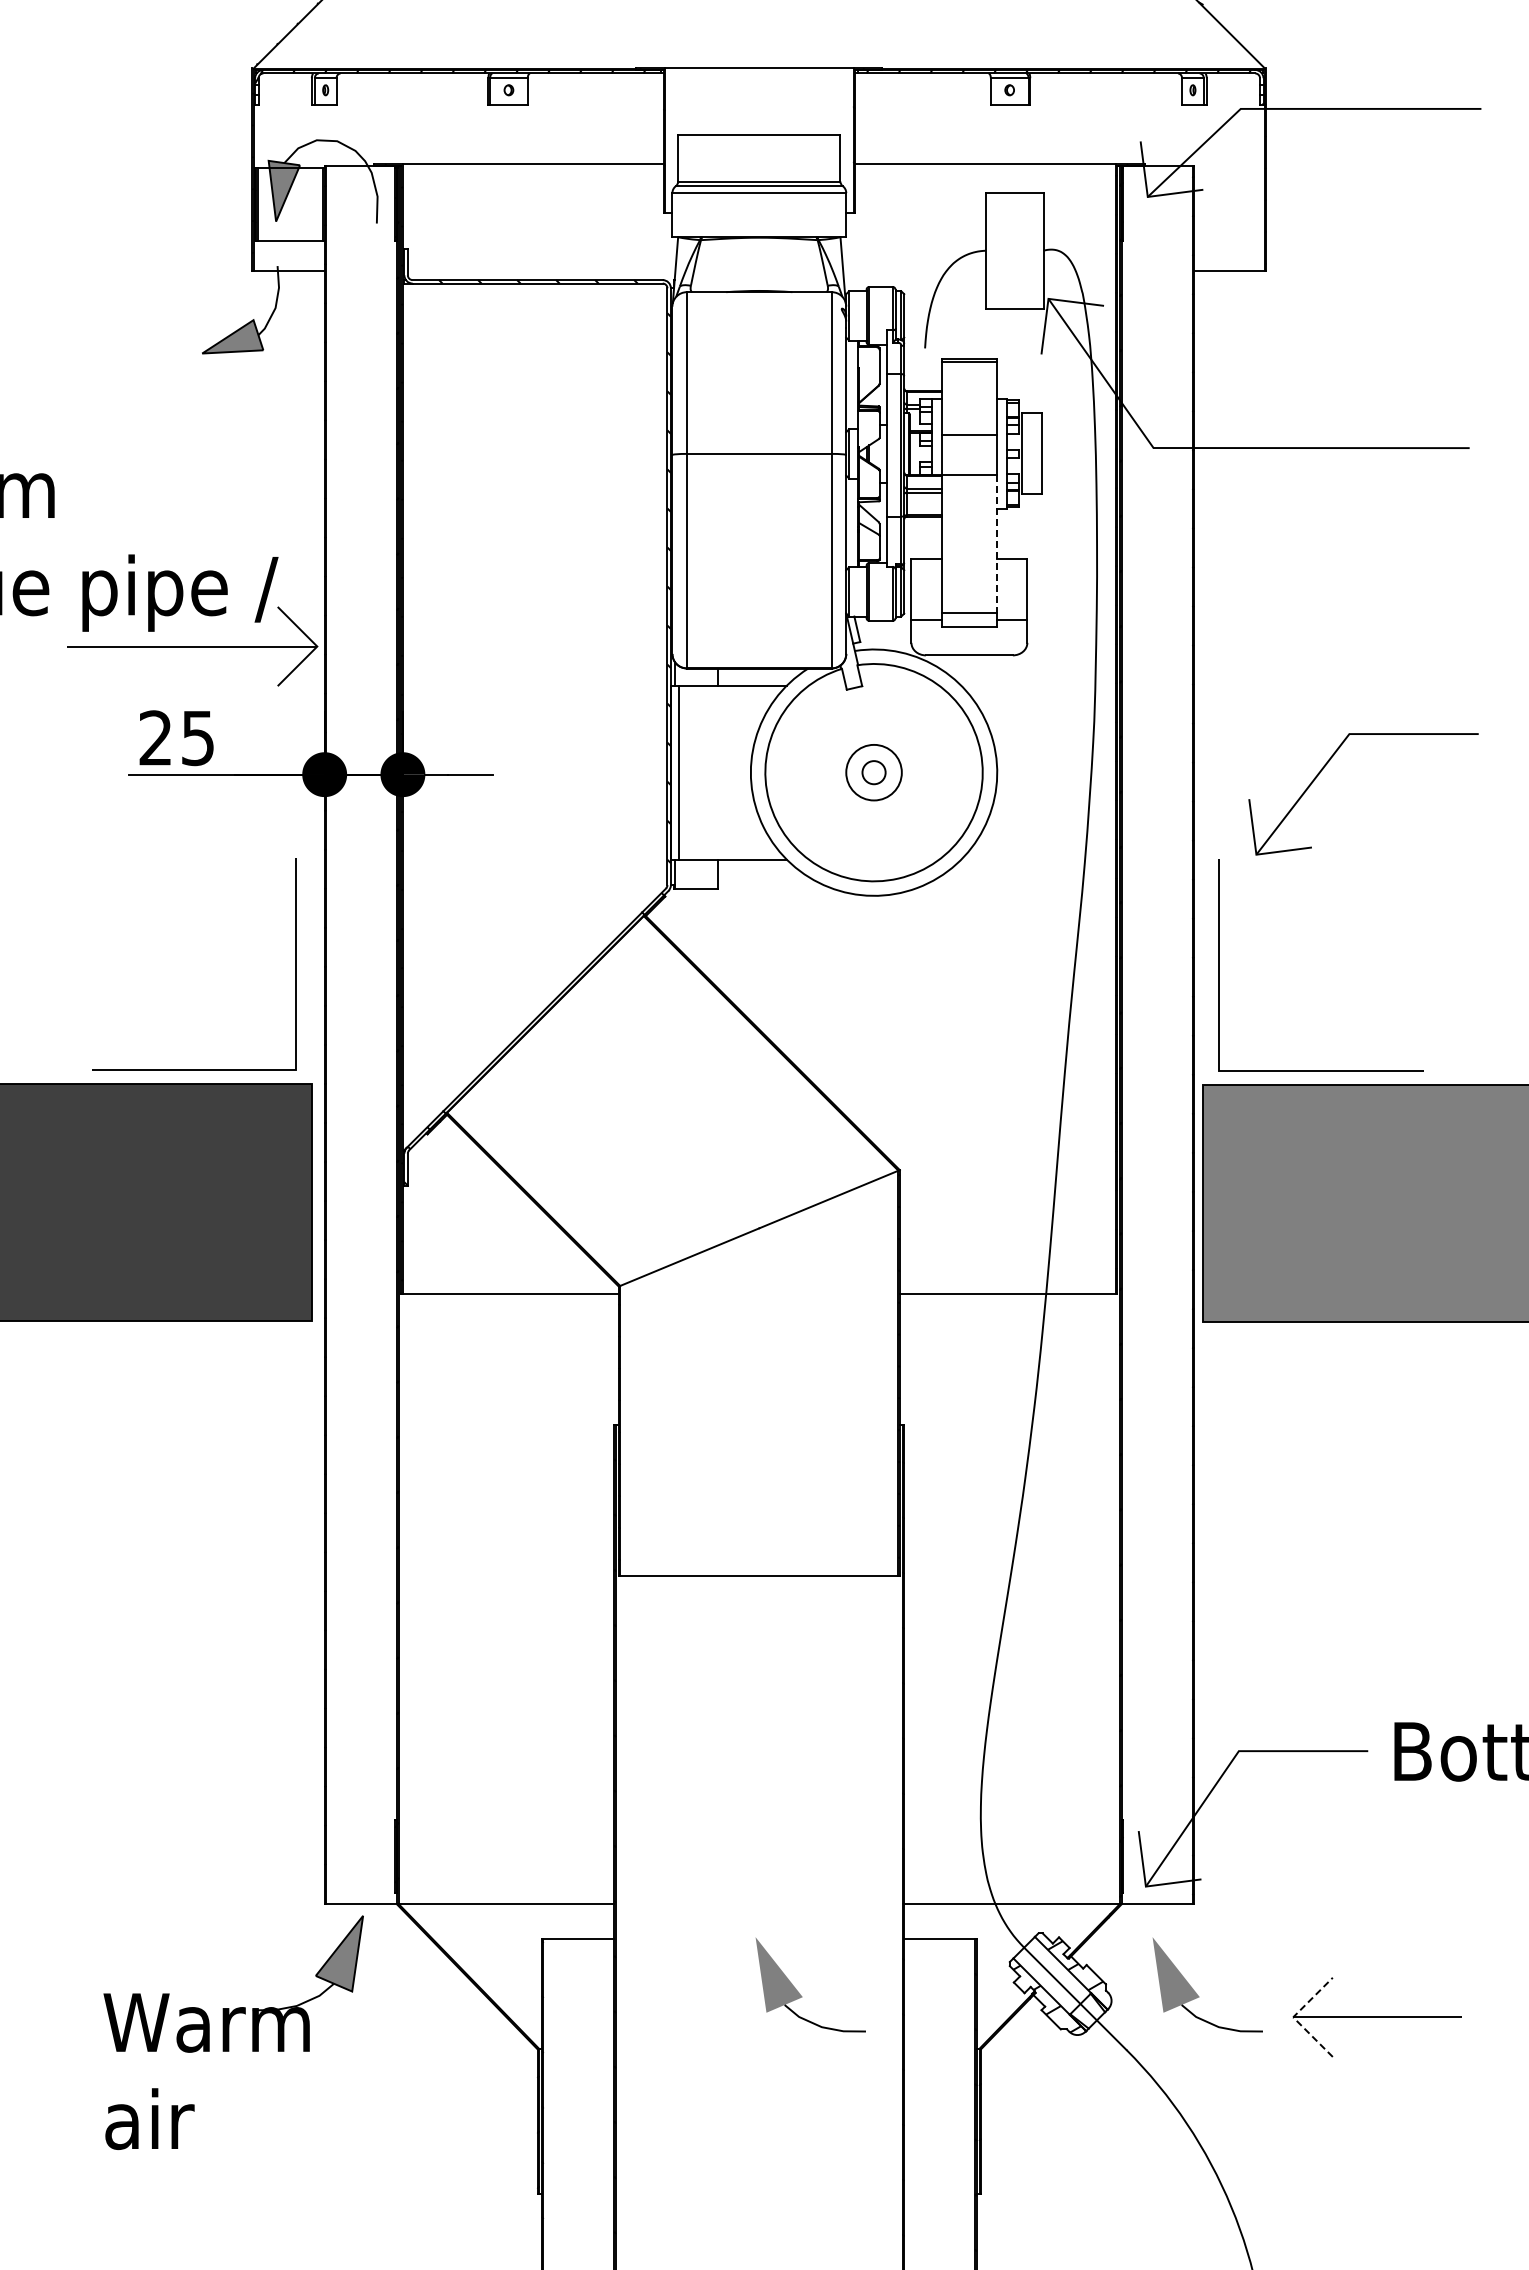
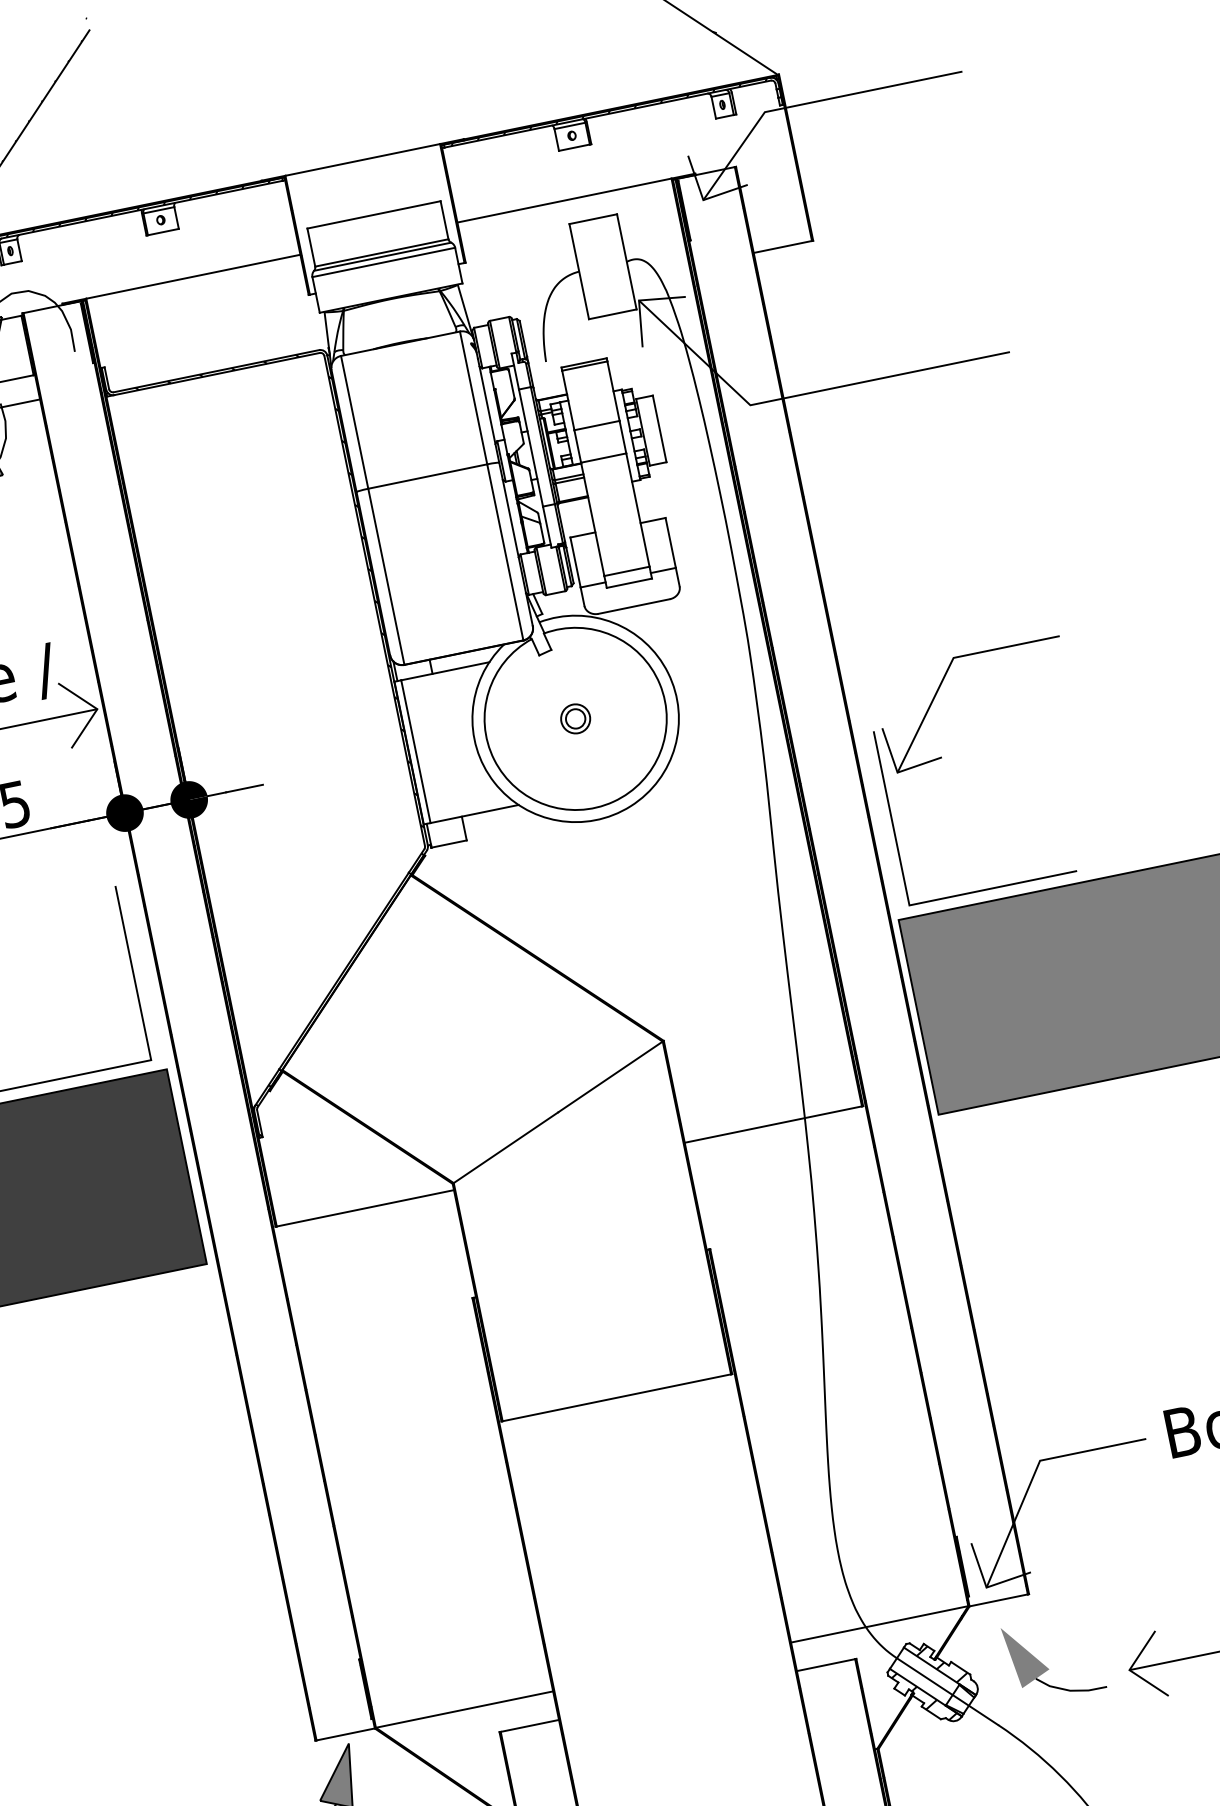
line: (996, 544) -> (637, 510), dashed -> solid
part: (1327, 764) -> (940, 686), moved
circle: (873, 772) -> (575, 718), size x0.62
part: (798, 1991) -> (719, 1732), removed
line: (1293, 2017) -> (1129, 1670), dashed -> solid

